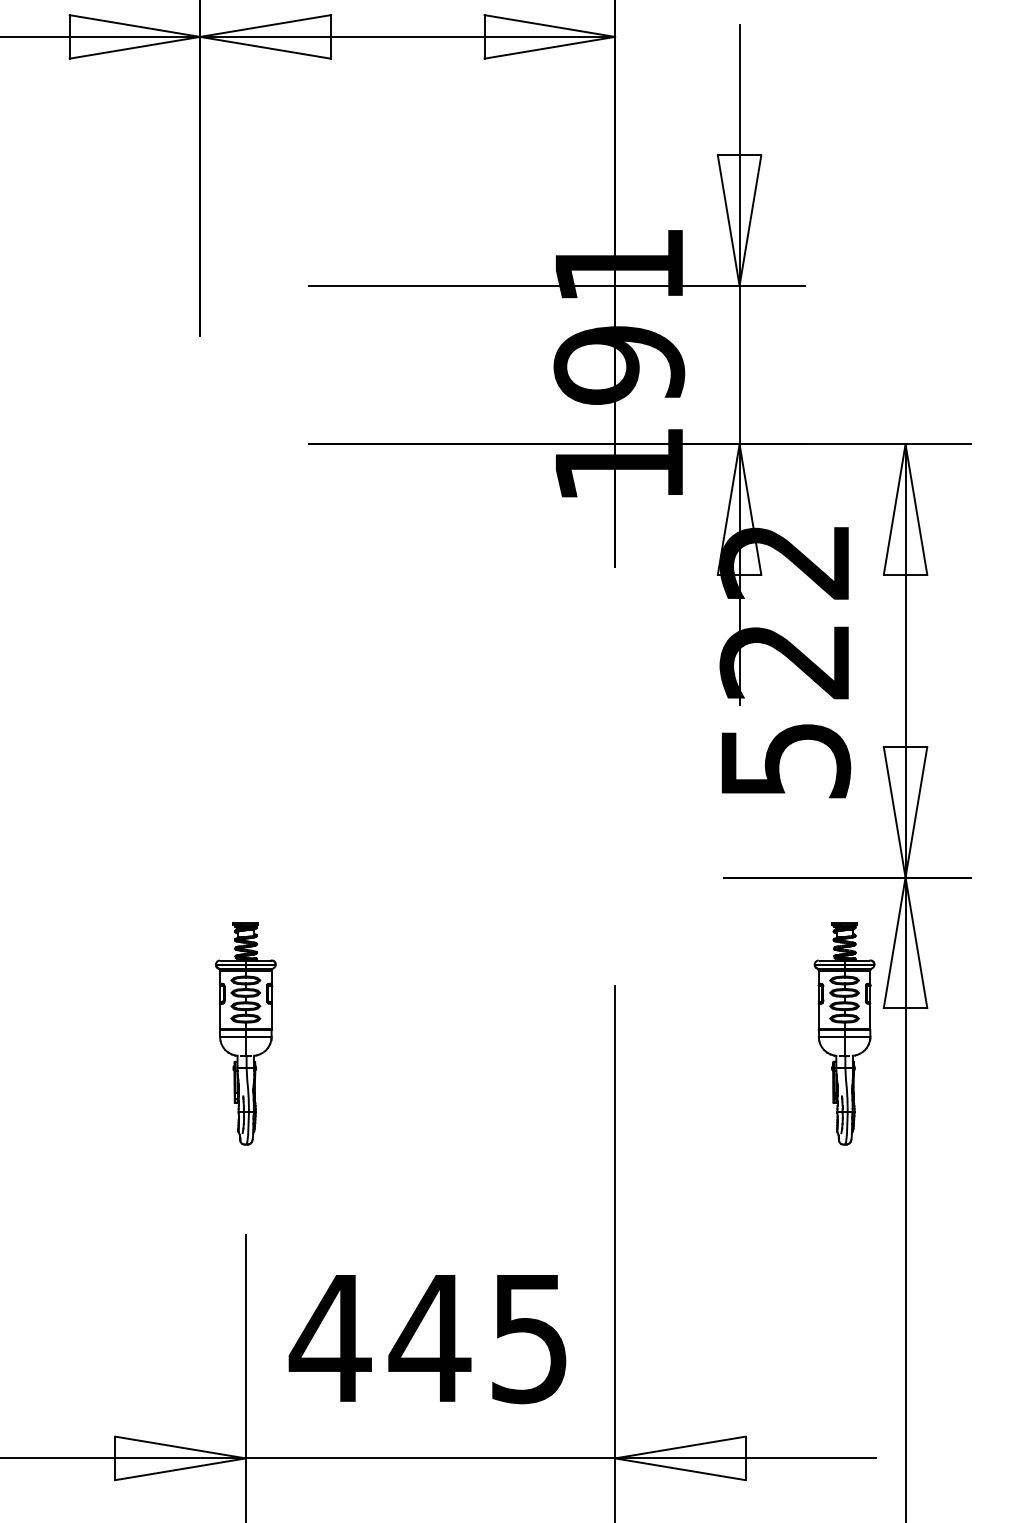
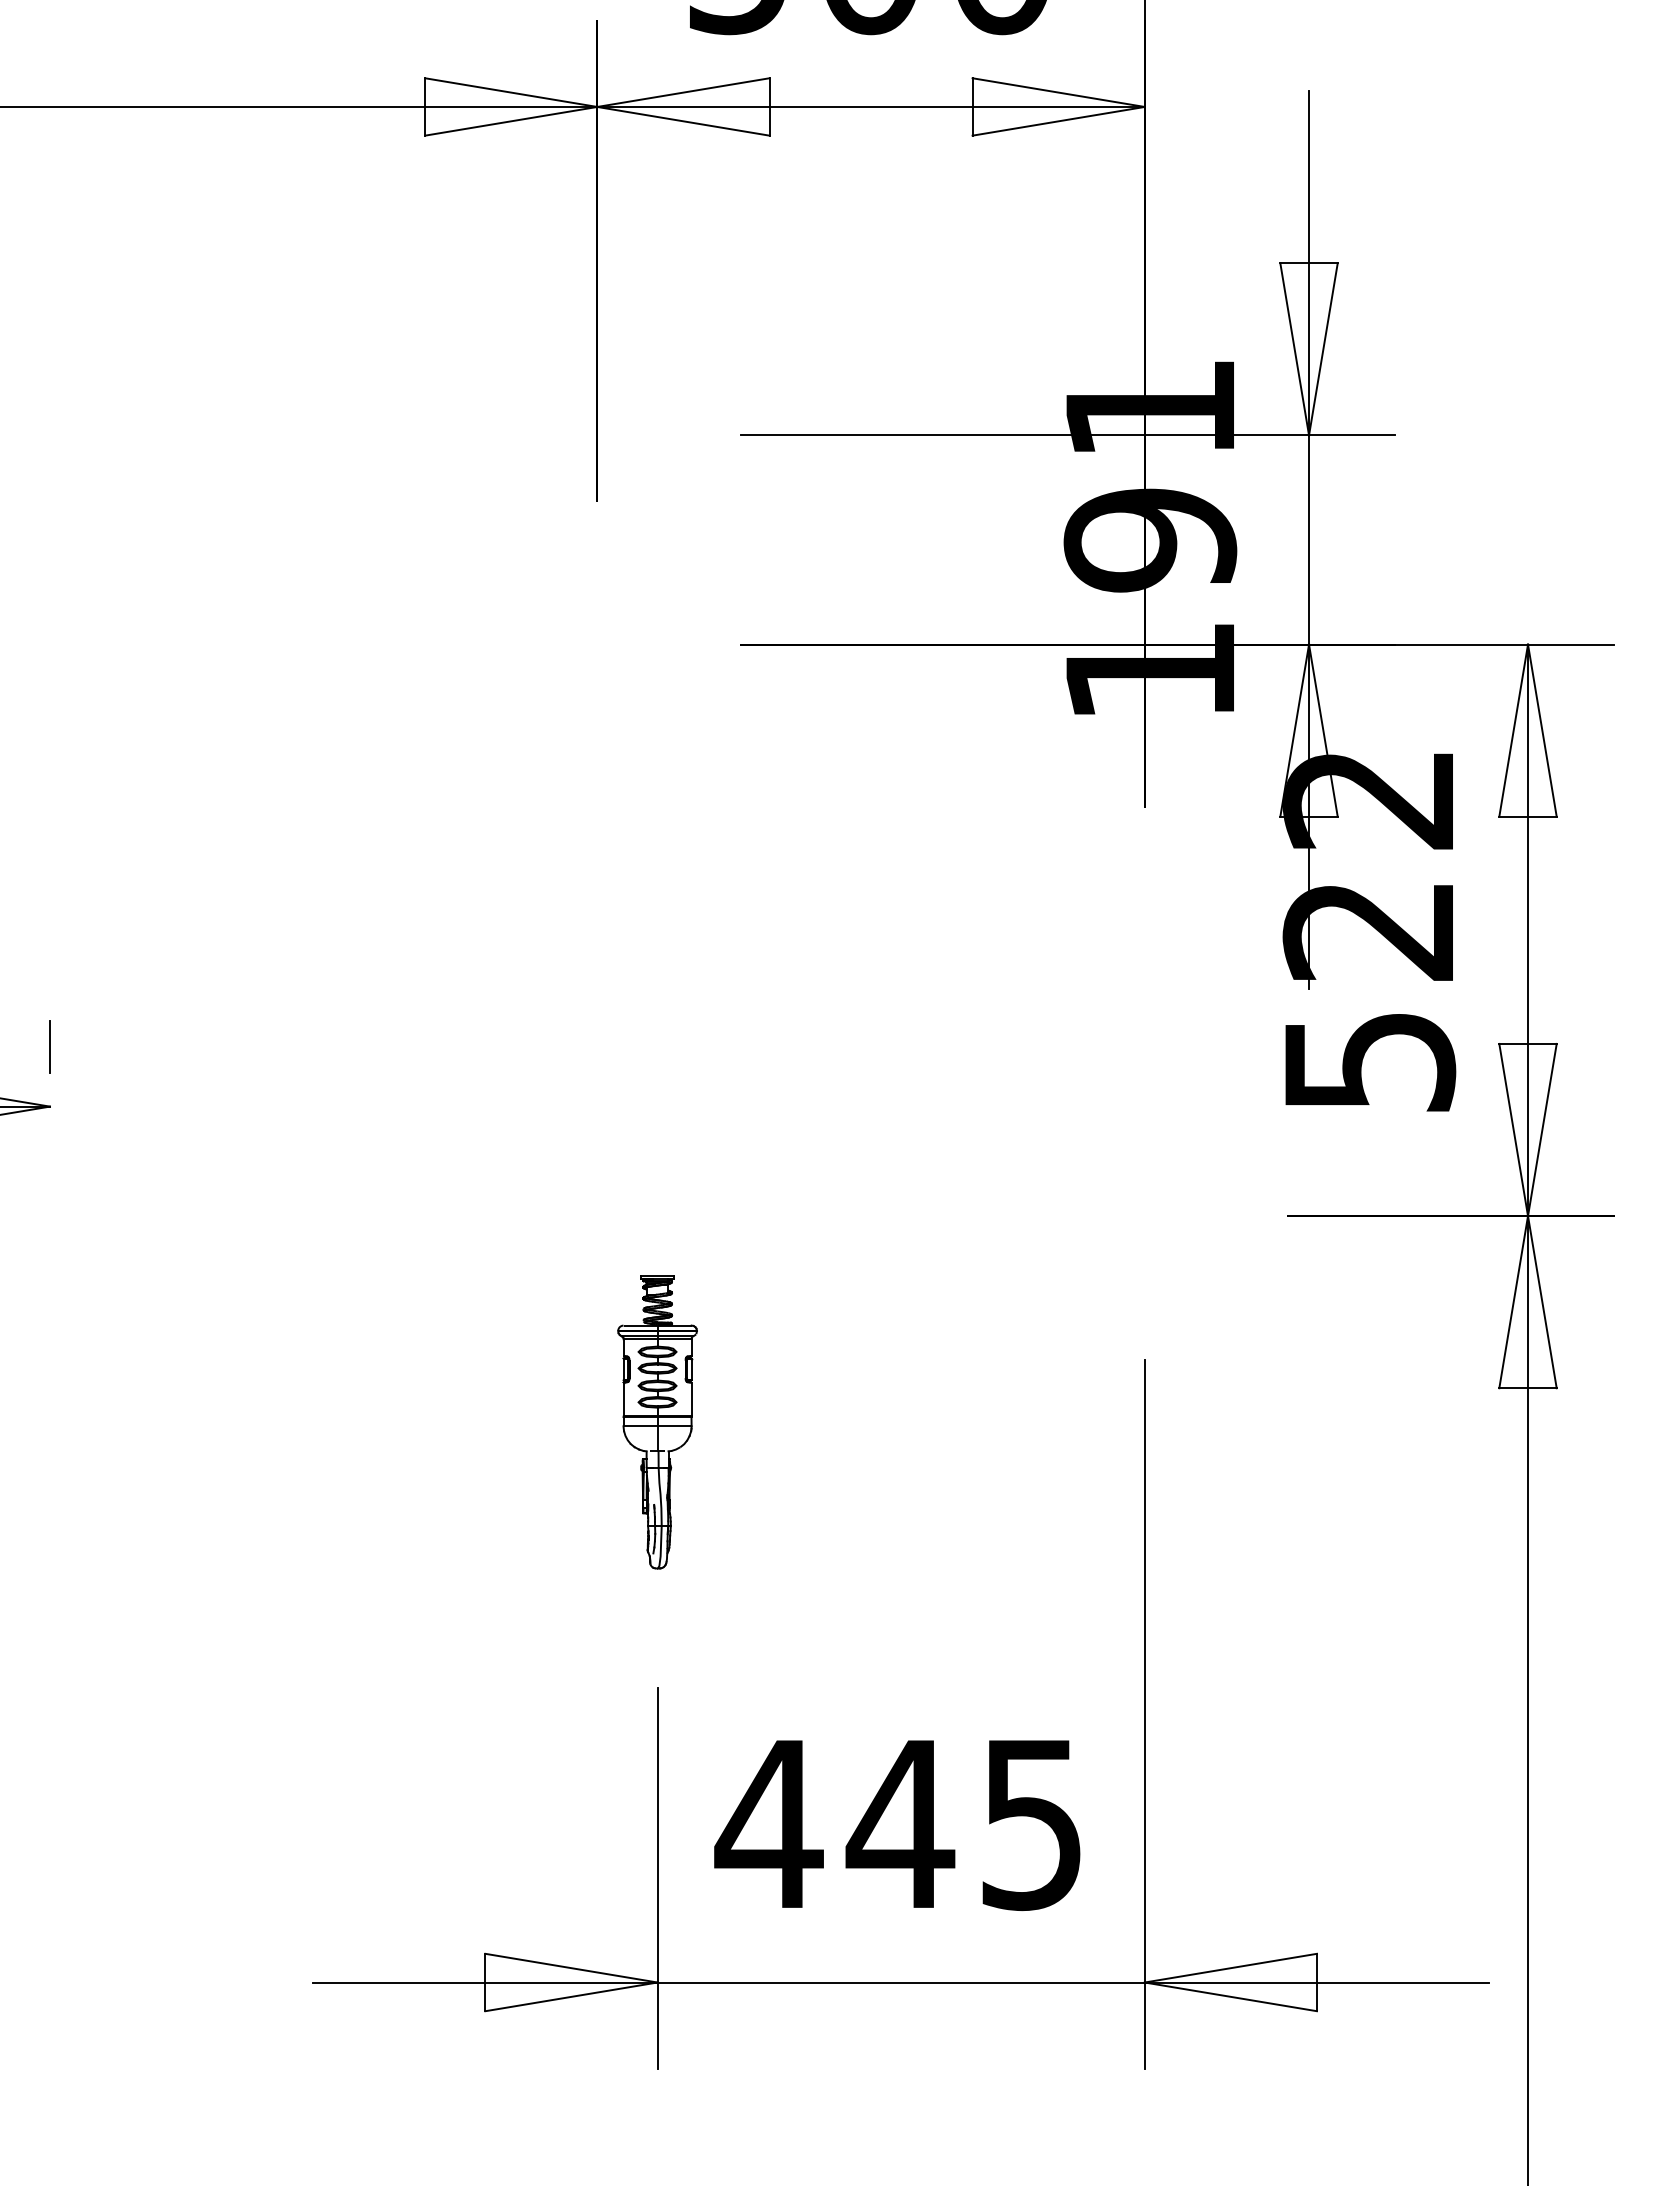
part: (844, 1033) -> (1447, 1422), removed

